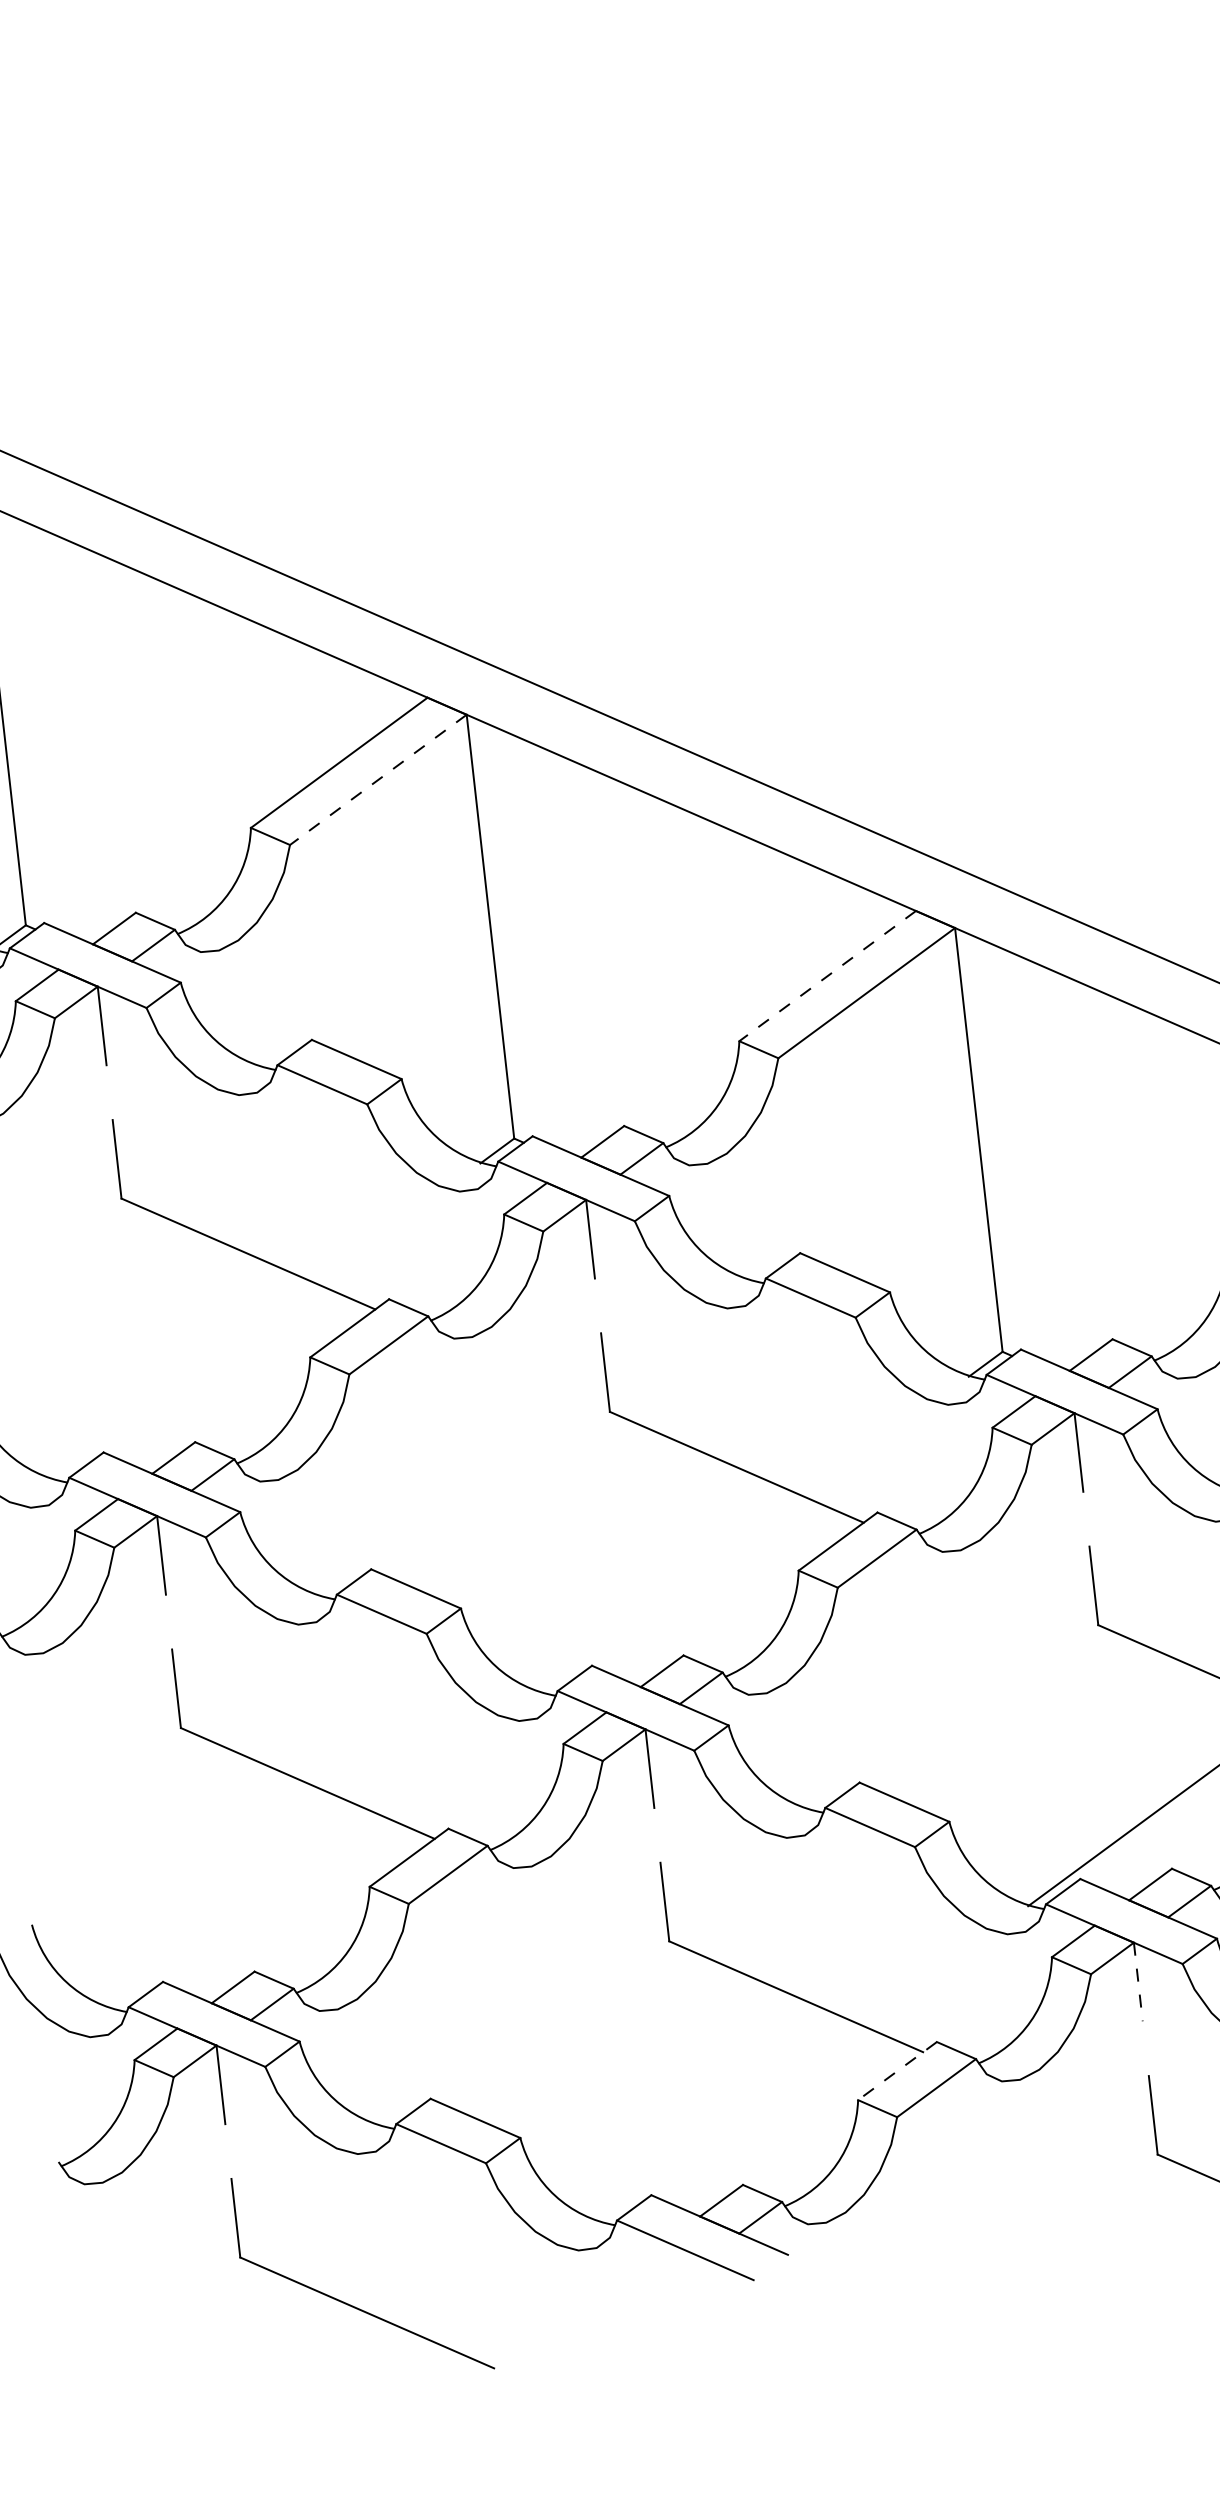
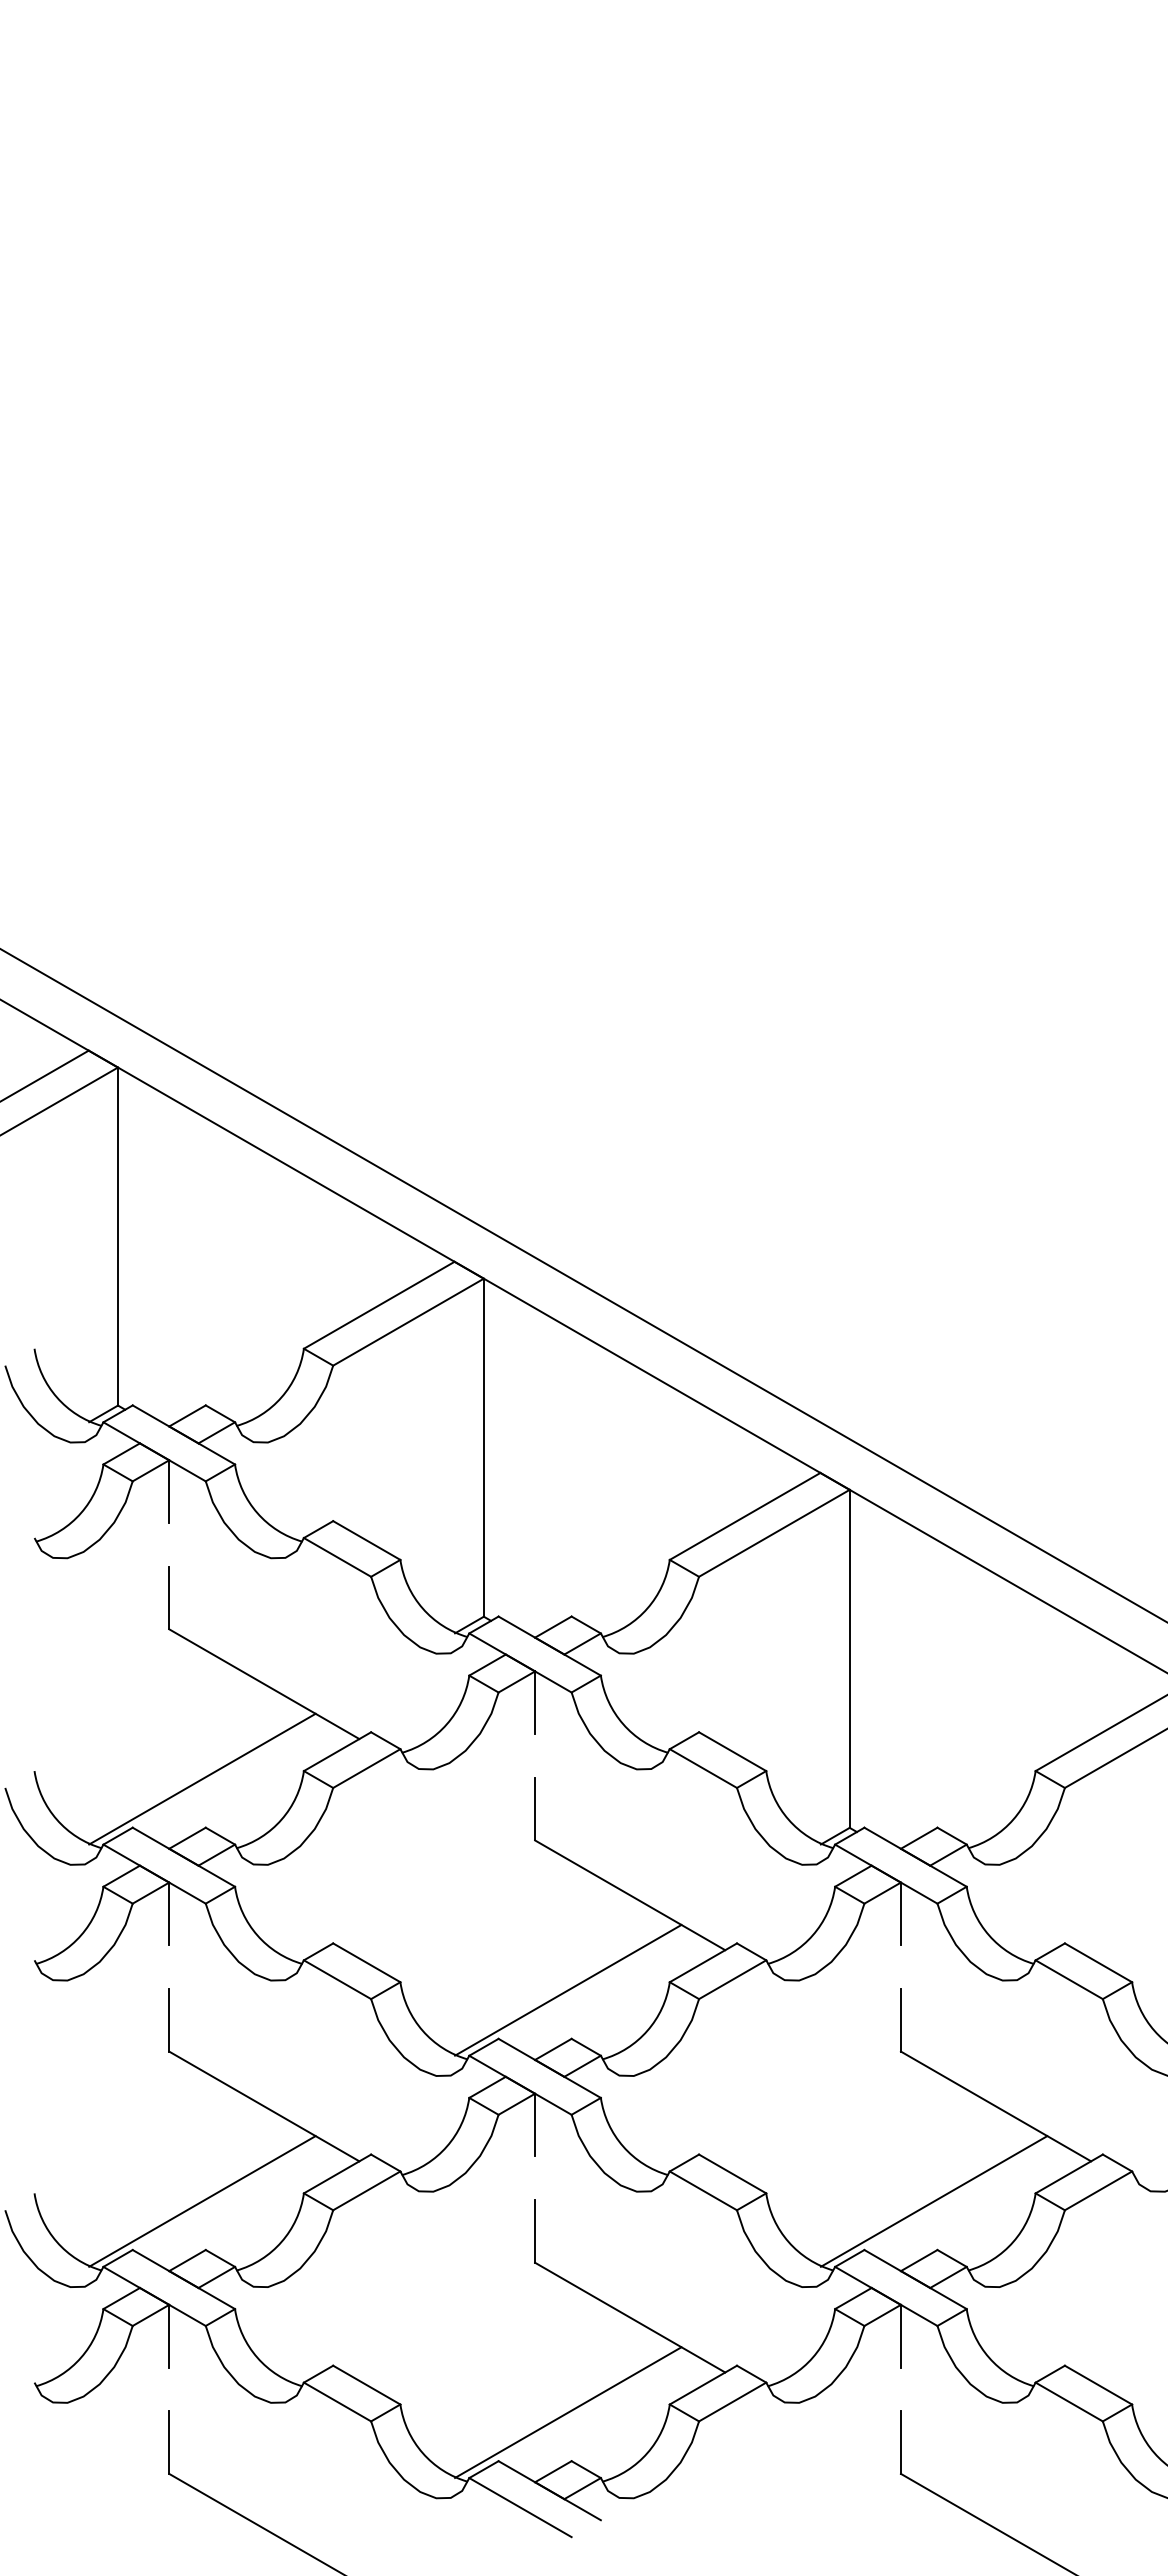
line: (378, 780) -> (408, 1322), dashed -> solid
line: (828, 976) -> (745, 1516), dashed -> solid
line: (184, 1380) -> (202, 1778), added
line: (672, 1594) -> (568, 1989), added
line: (243, 1911) -> (202, 2201), added
line: (1137, 1982) -> (900, 2336), dashed -> solid
line: (897, 2071) -> (703, 2385), dashed -> solid
line: (732, 2124) -> (568, 2412), added

